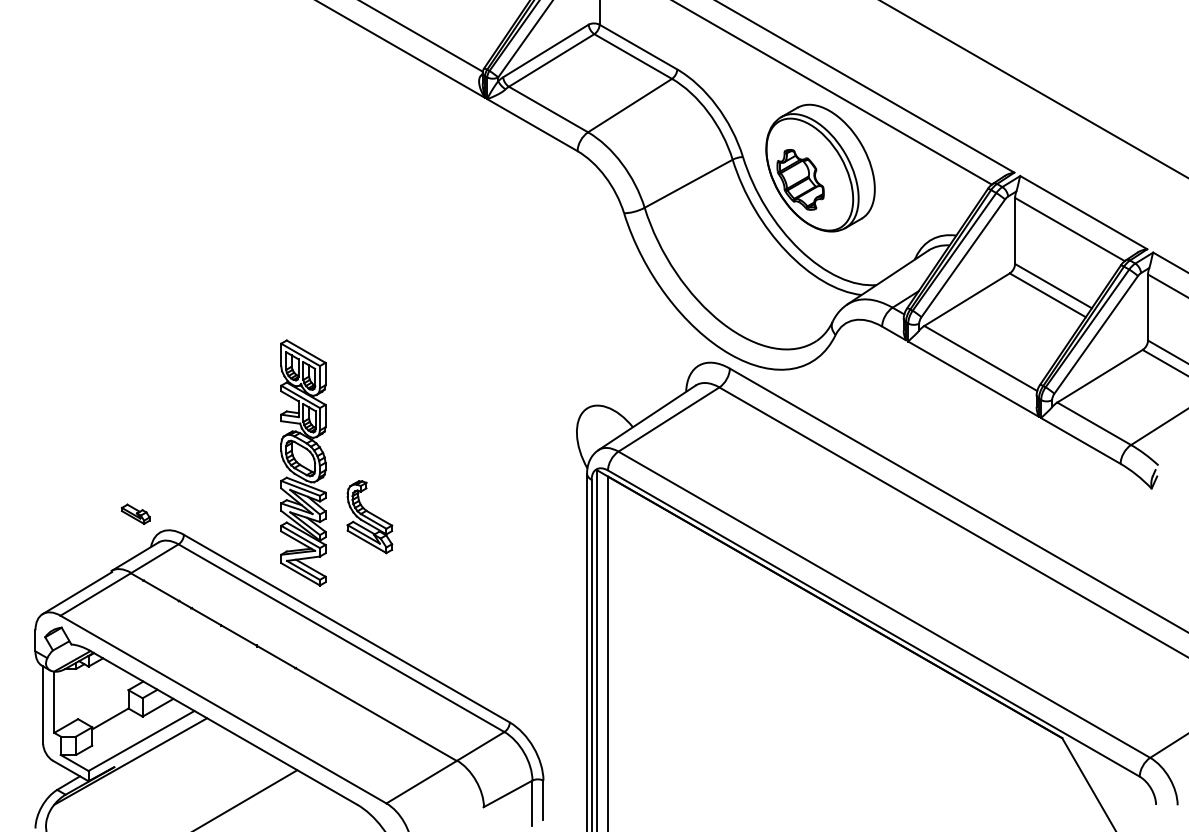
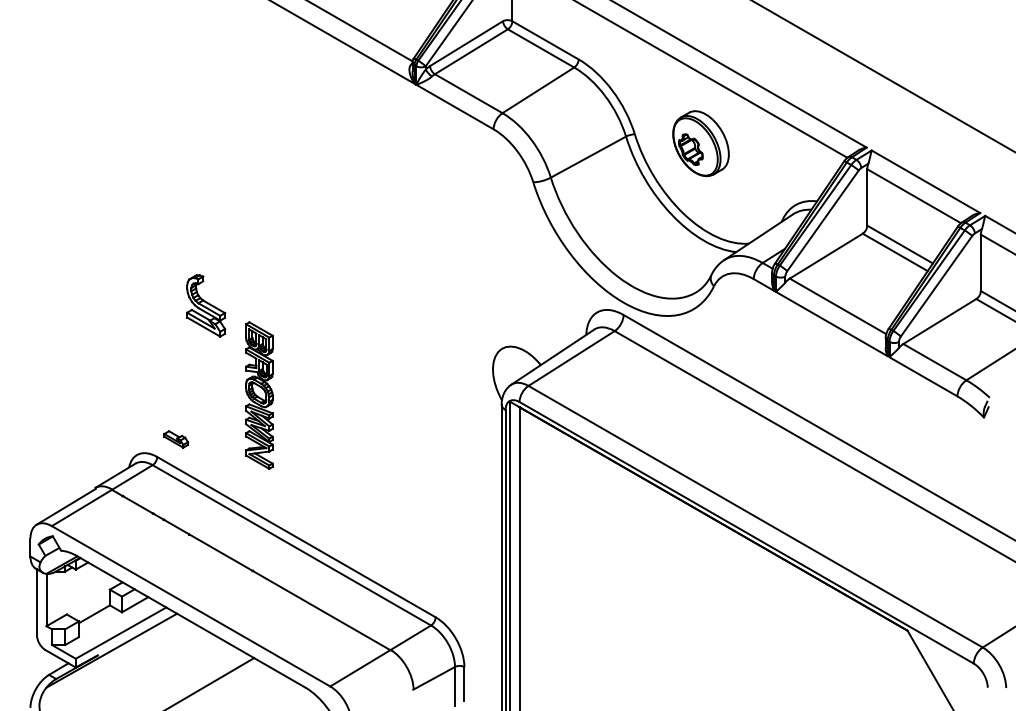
part: (819, 167) -> (700, 143), size x0.6
part: (303, 462) -> (259, 395), size x0.7
part: (136, 514) -> (176, 439), moved
part: (370, 516) -> (206, 305), moved

